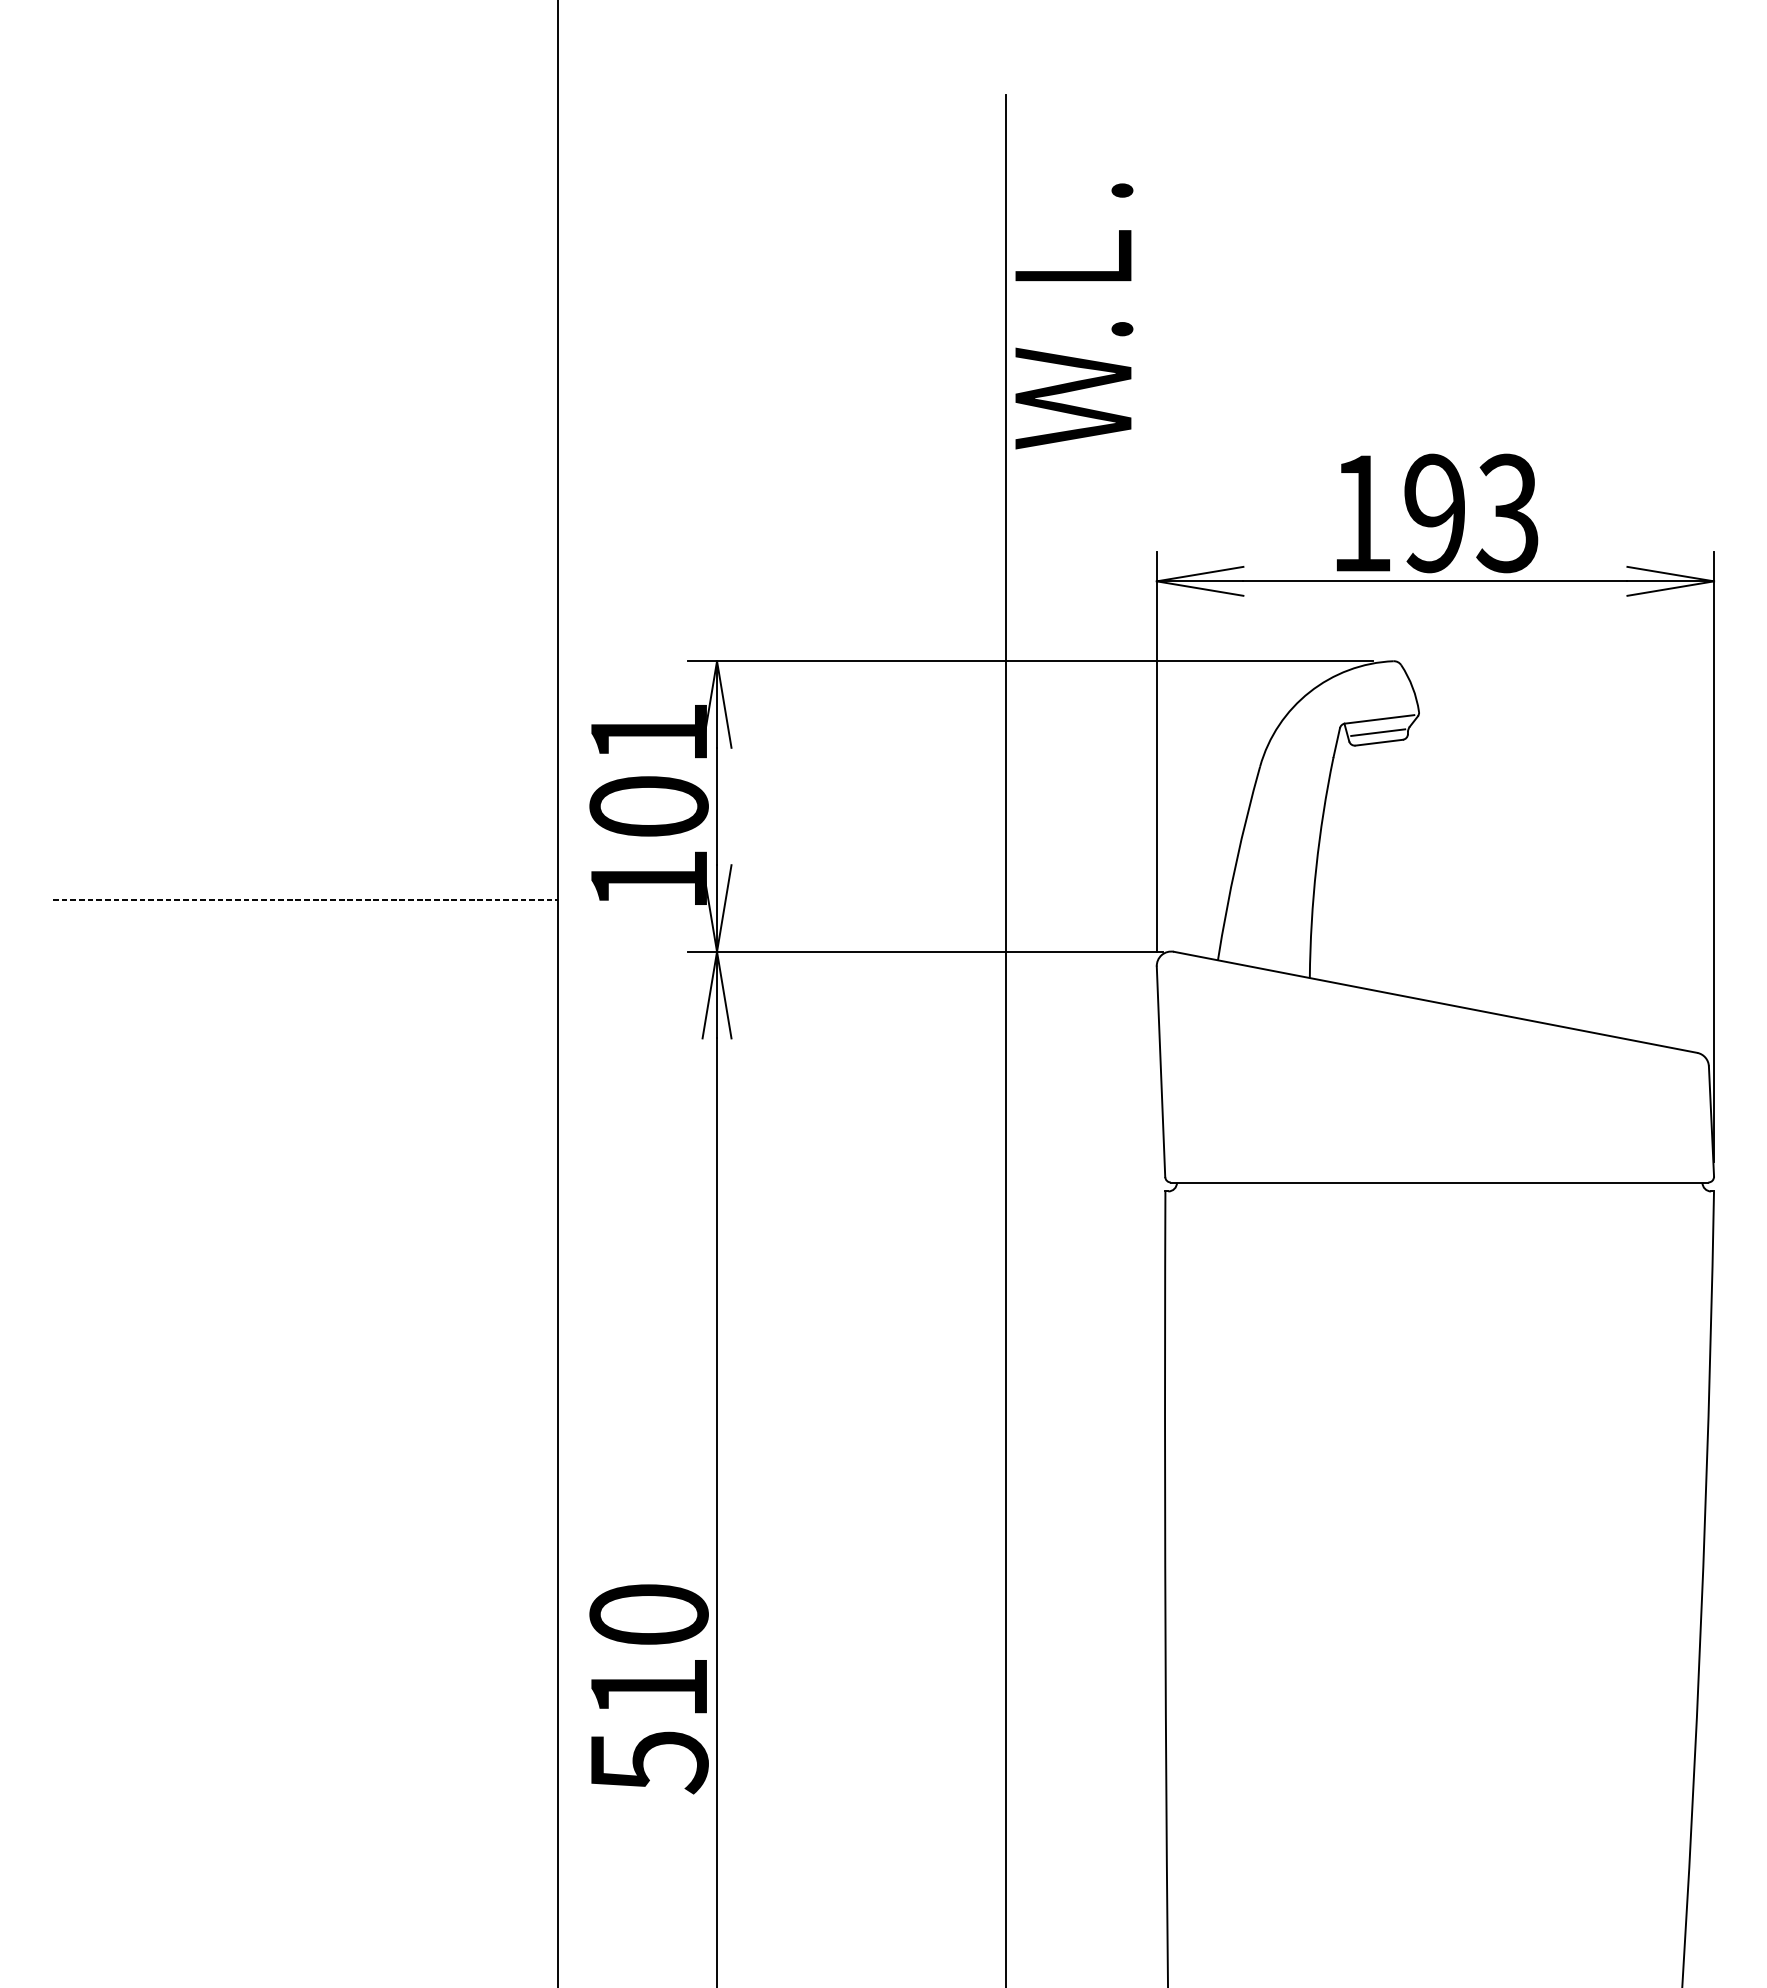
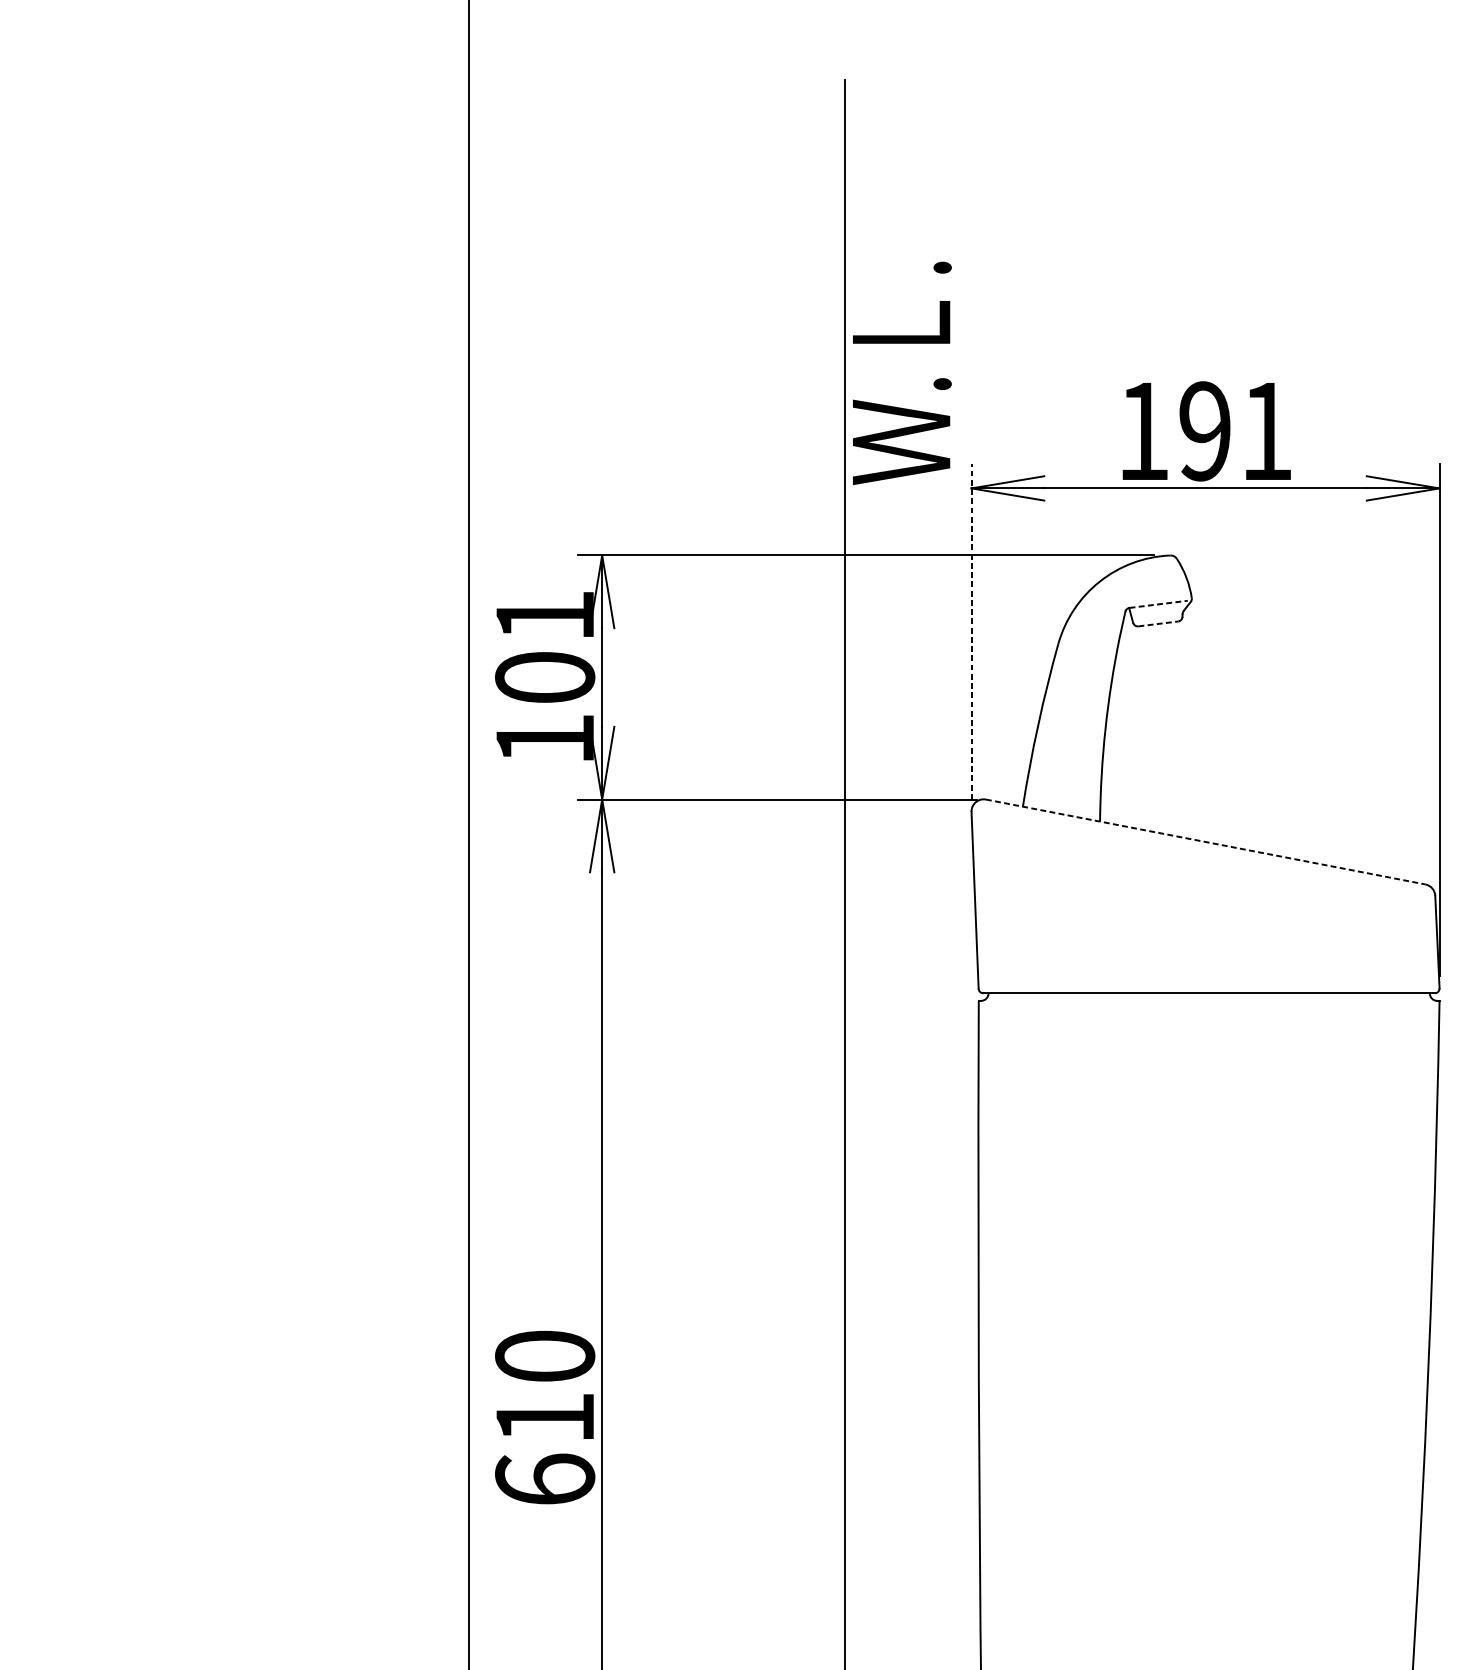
text: (1074, 316) -> (902, 373), moved
text: (1507, 513) -> (1266, 431), 193 -> 191
line: (1379, 719) -> (1158, 604), solid -> dashed
line: (1378, 732) -> (1157, 615), removed
line: (1379, 742) -> (1158, 623), solid -> dashed
line: (1156, 752) -> (971, 632), solid -> dashed
line: (305, 900) -> (256, 756), removed
line: (1436, 1002) -> (1206, 842), solid -> dashed
text: (648, 1762) -> (544, 1480), 510 -> 610

